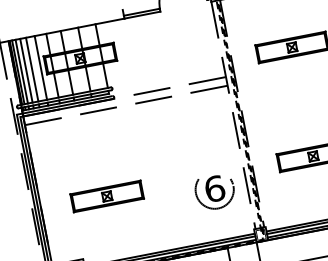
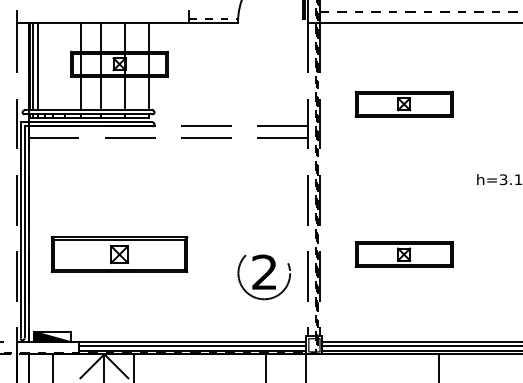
line: (142, 12) -> (213, 18), solid -> dashed
line: (40, 67) -> (64, 66), removed
line: (32, 69) -> (52, 66), removed
line: (26, 70) -> (44, 66), removed
text: (214, 189) -> (264, 272), 6 -> 2
part: (107, 196) -> (119, 254), size x1.4

